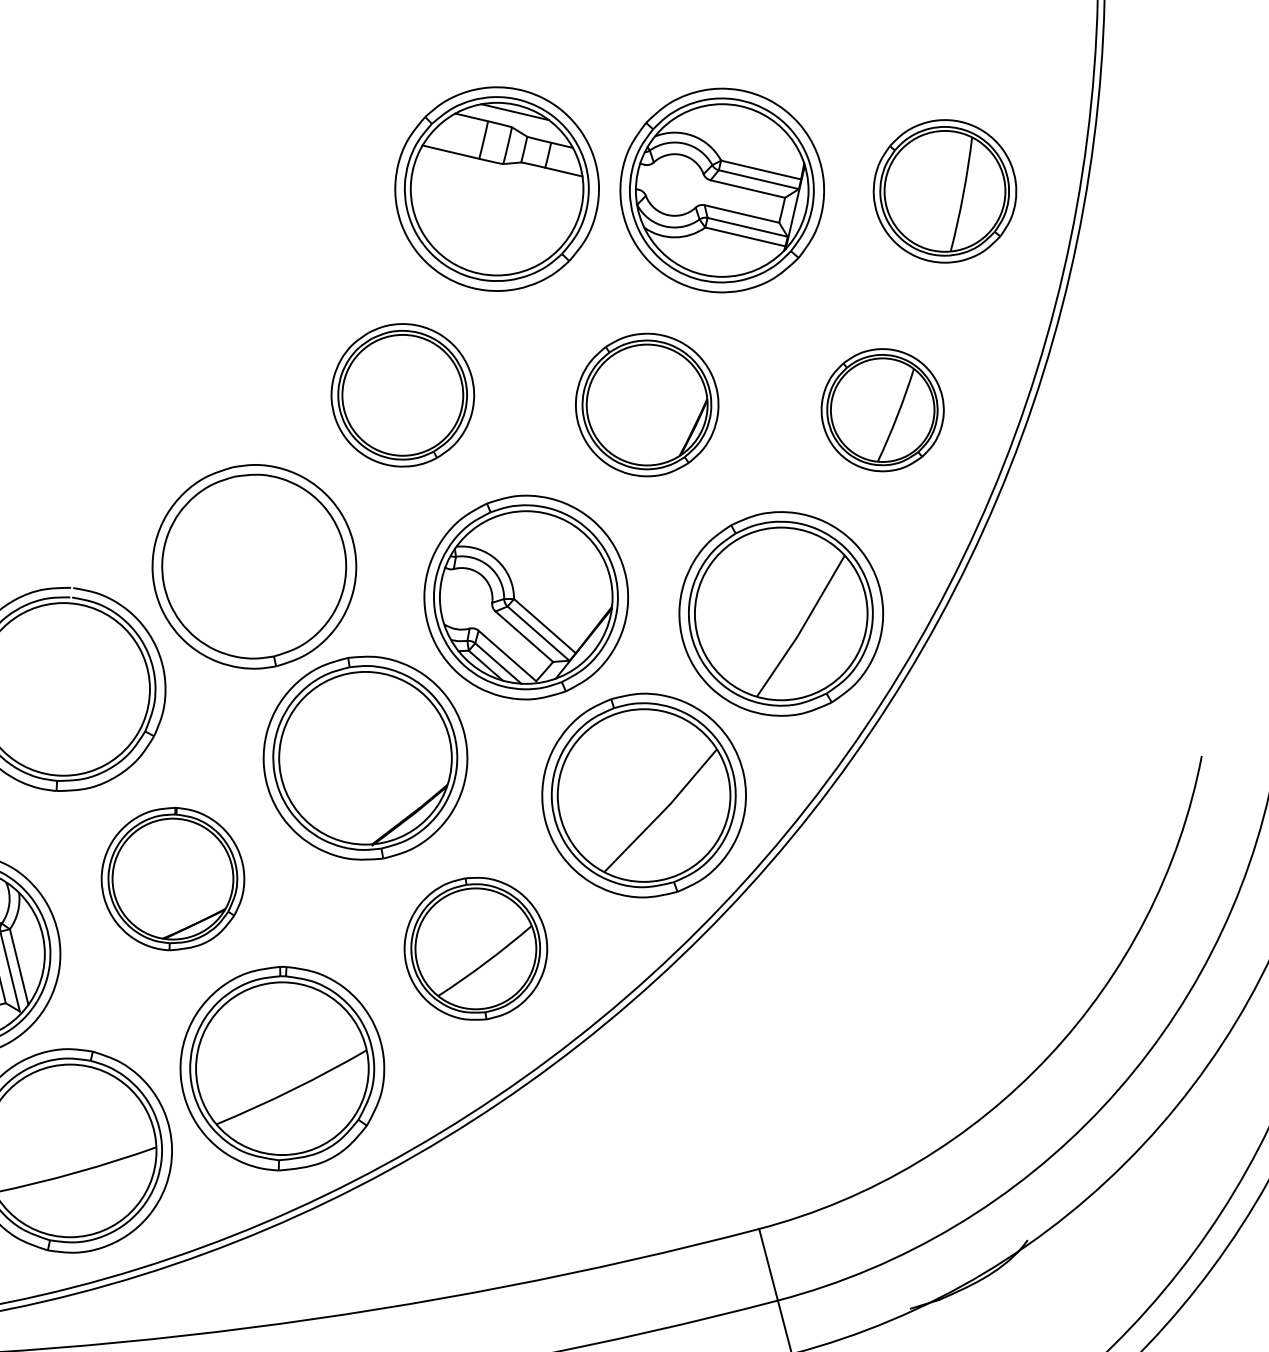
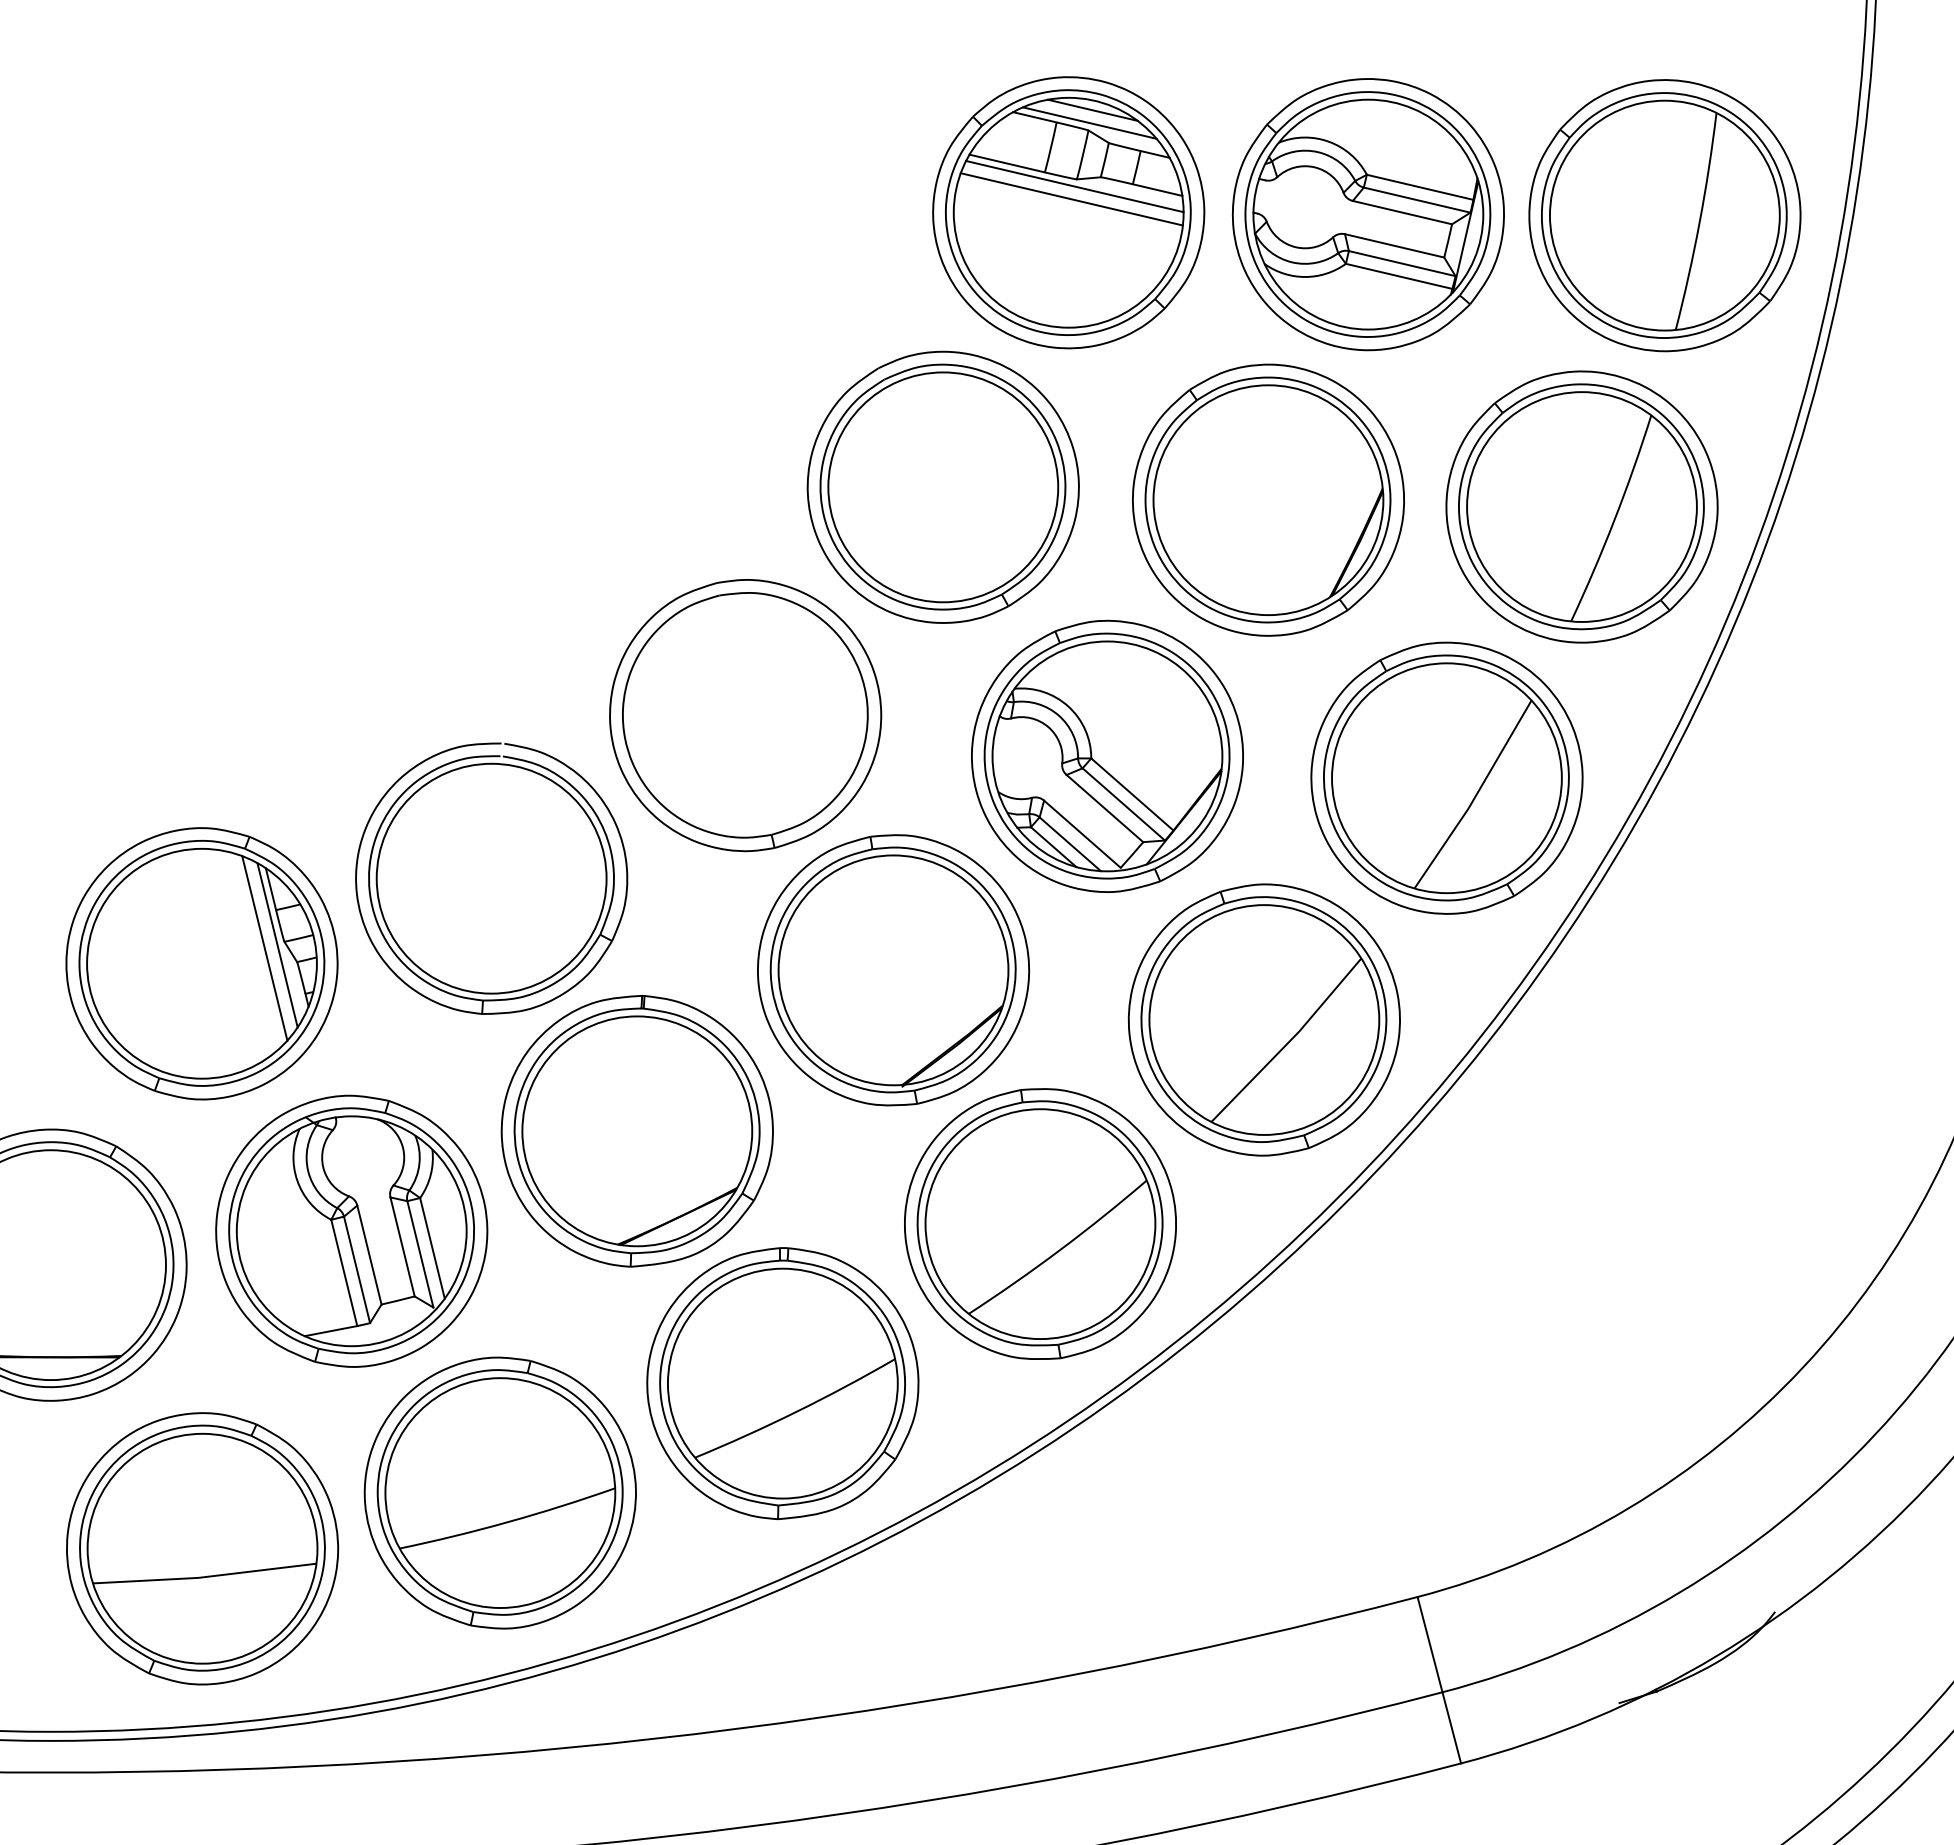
line: (512, 121) -> (1089, 122), added
line: (501, 169) -> (1074, 186), added
line: (499, 179) -> (1071, 199), added
part: (944, 191) -> (1664, 215), size x1.43
part: (402, 394) -> (942, 486), size x1.43
part: (647, 404) -> (1268, 499), size x1.43
part: (882, 409) -> (1581, 506), size x1.67
part: (172, 878) -> (636, 1130), size x1.43
part: (475, 948) -> (1040, 1223), size x1.43

